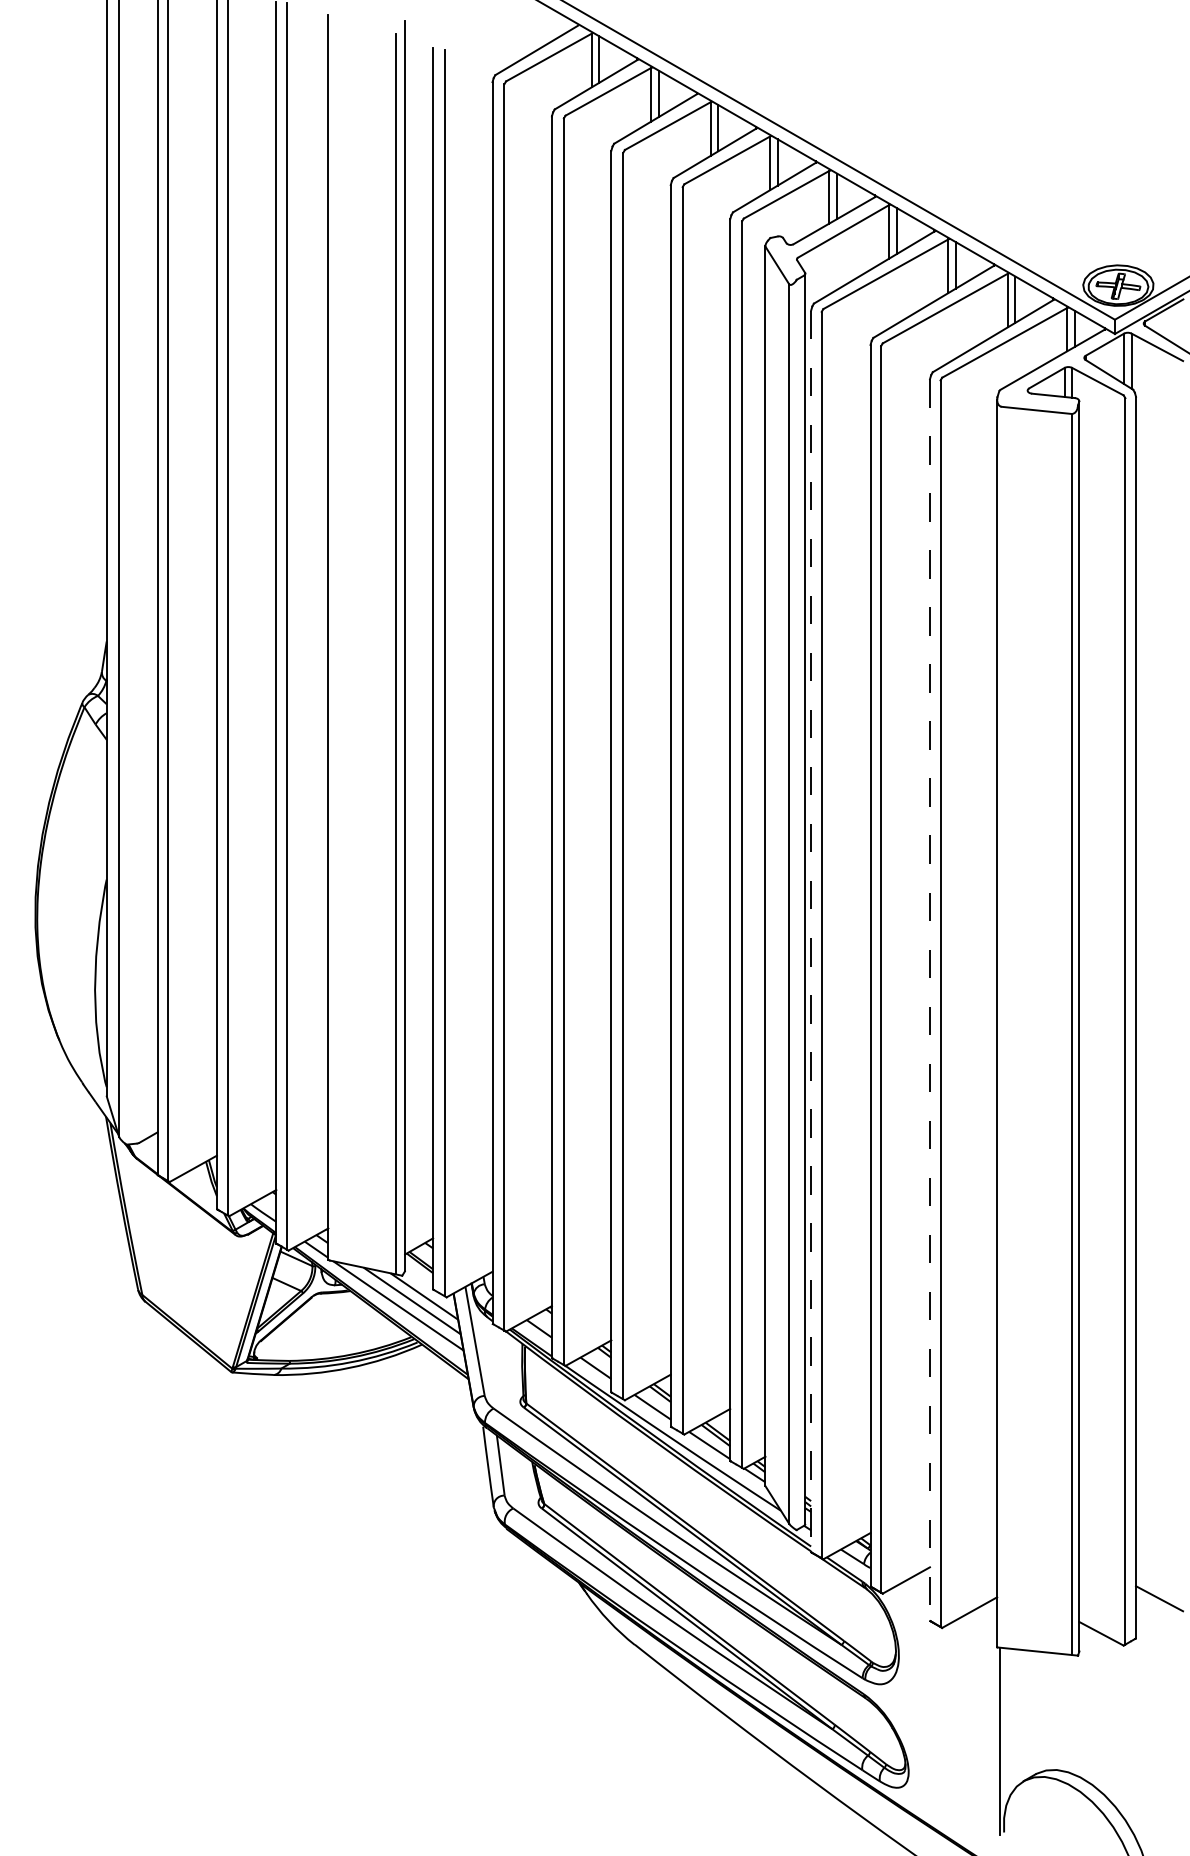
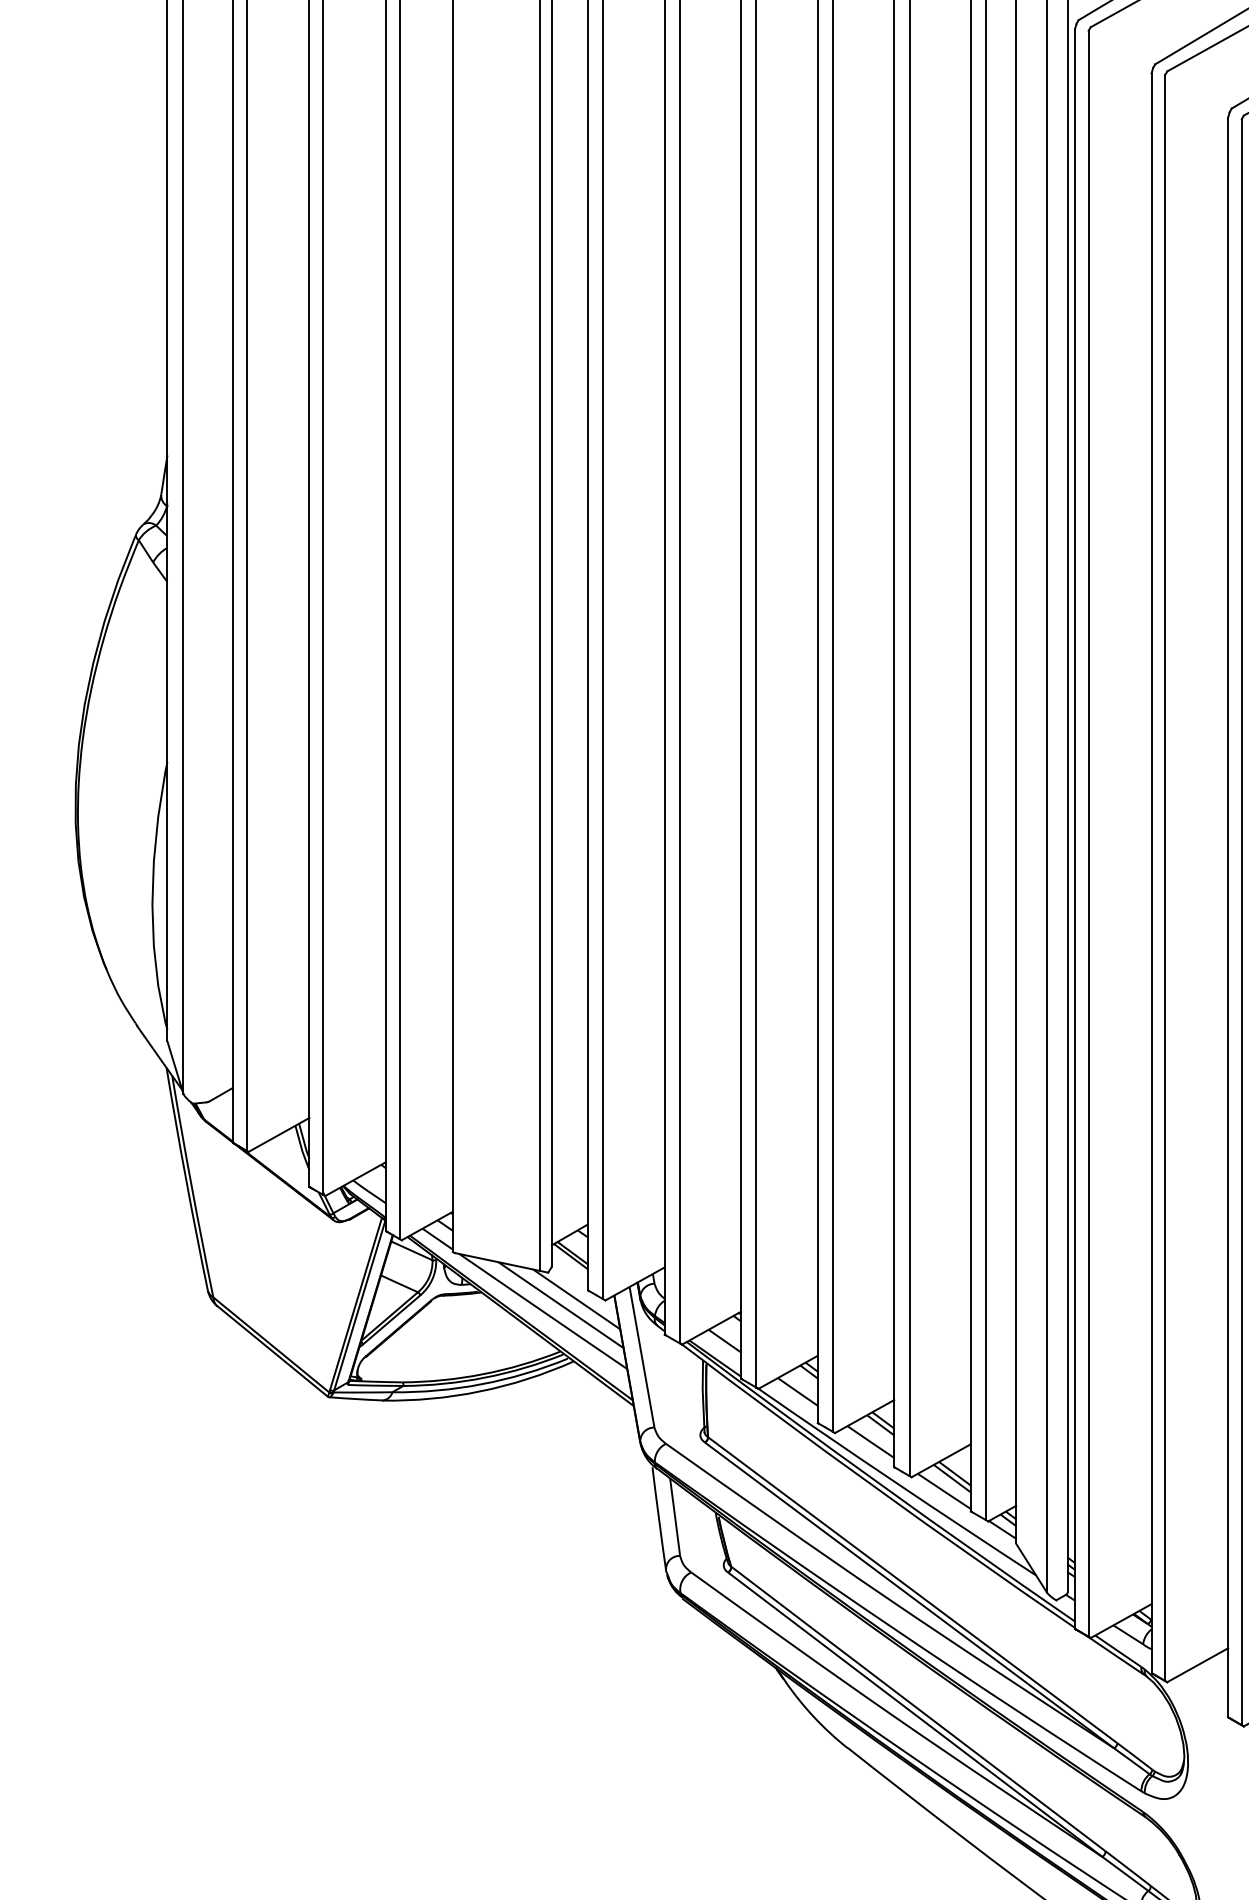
line: (811, 931) -> (1075, 829), dashed -> solid
line: (929, 1000) -> (1227, 918), dashed -> solid

